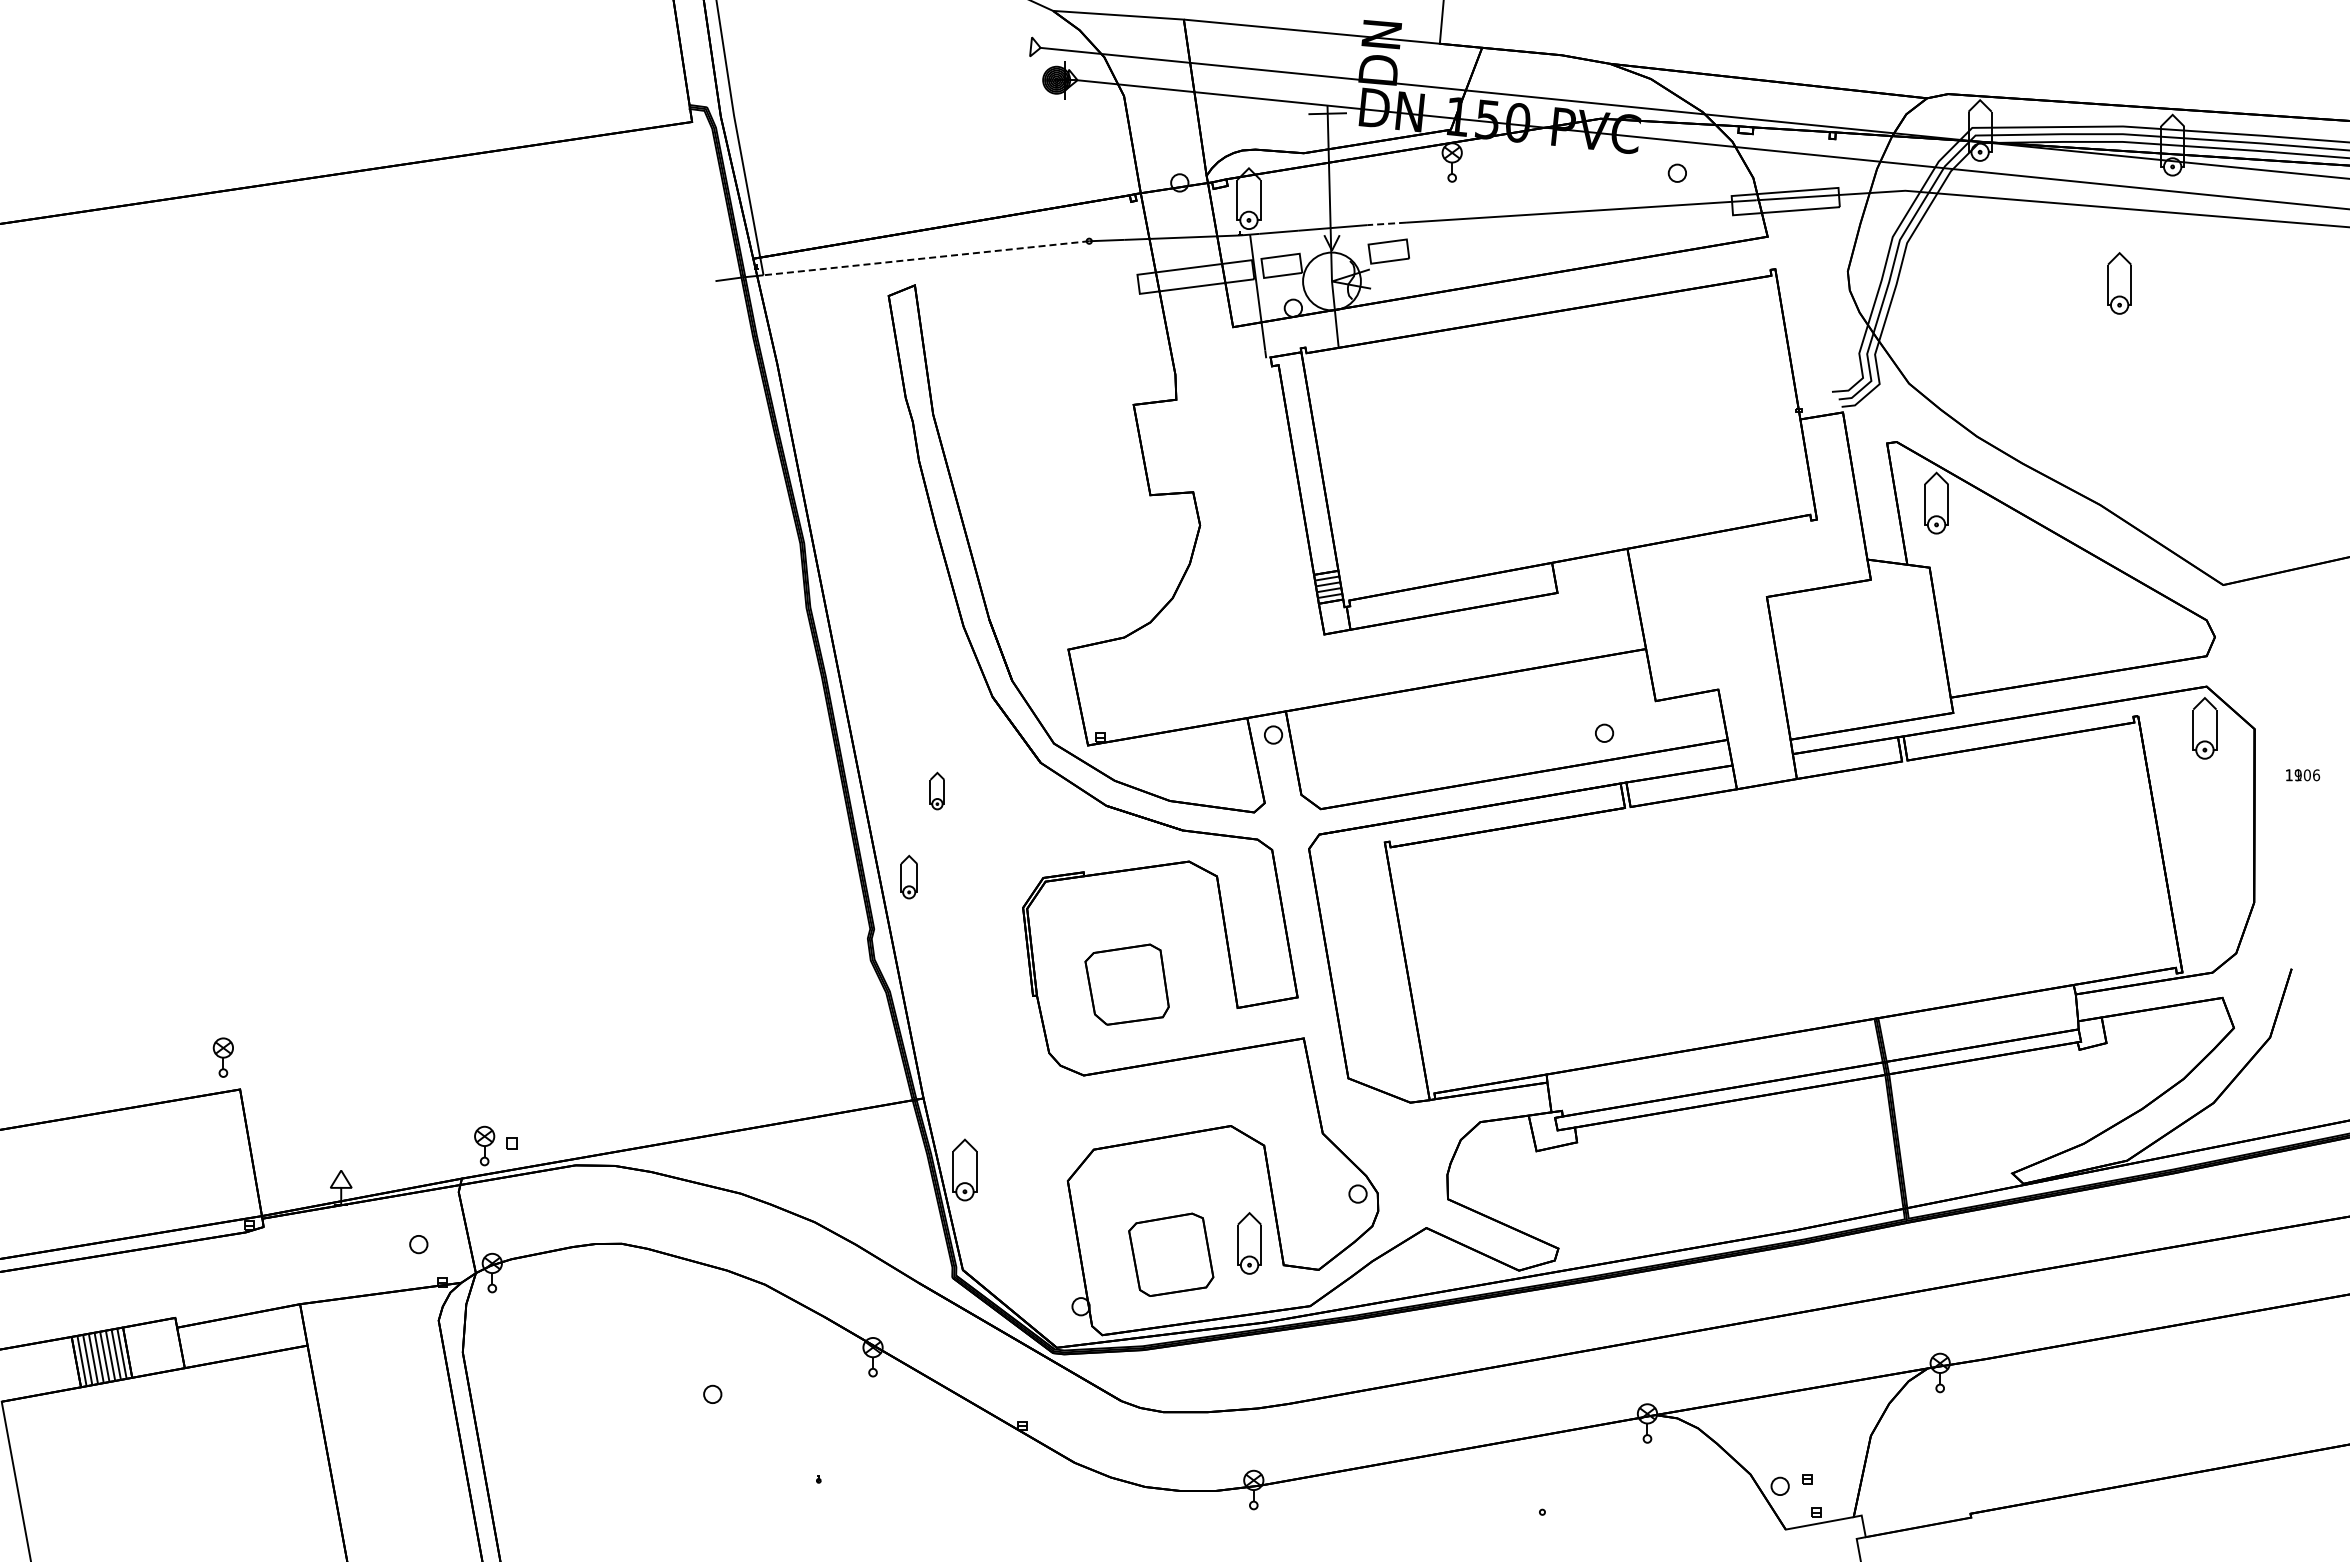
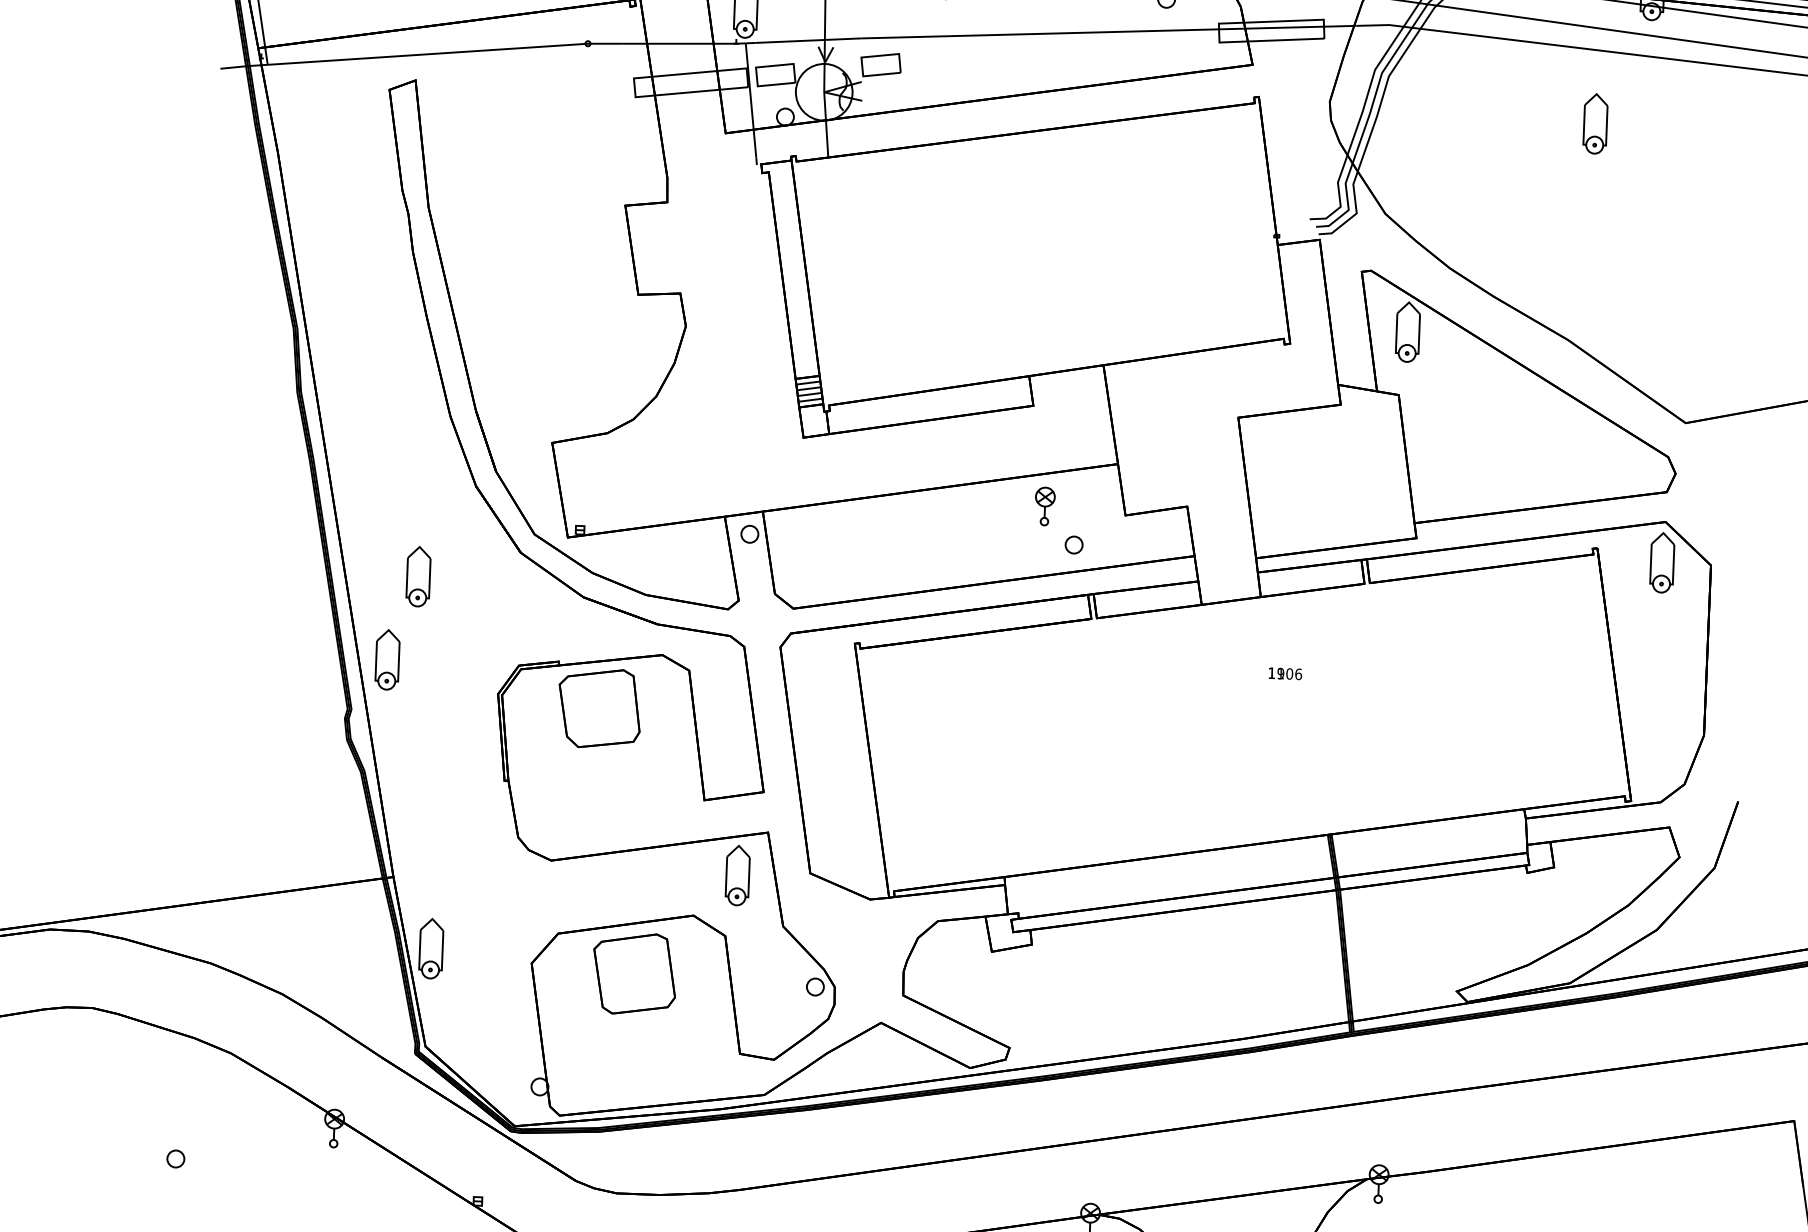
line: (1386, 223) -> (879, 37), dashed -> solid
line: (926, 258) -> (427, 54), dashed -> solid
part: (1572, 695) -> (1044, 506), added
text: (2303, 775) -> (1285, 674), moved
part: (937, 790) -> (418, 575), size x1.67
part: (909, 876) -> (388, 659), size x1.43
part: (1126, 984) -> (599, 708), moved
part: (1249, 1243) -> (737, 875), moved
part: (1171, 1254) -> (634, 973), moved

